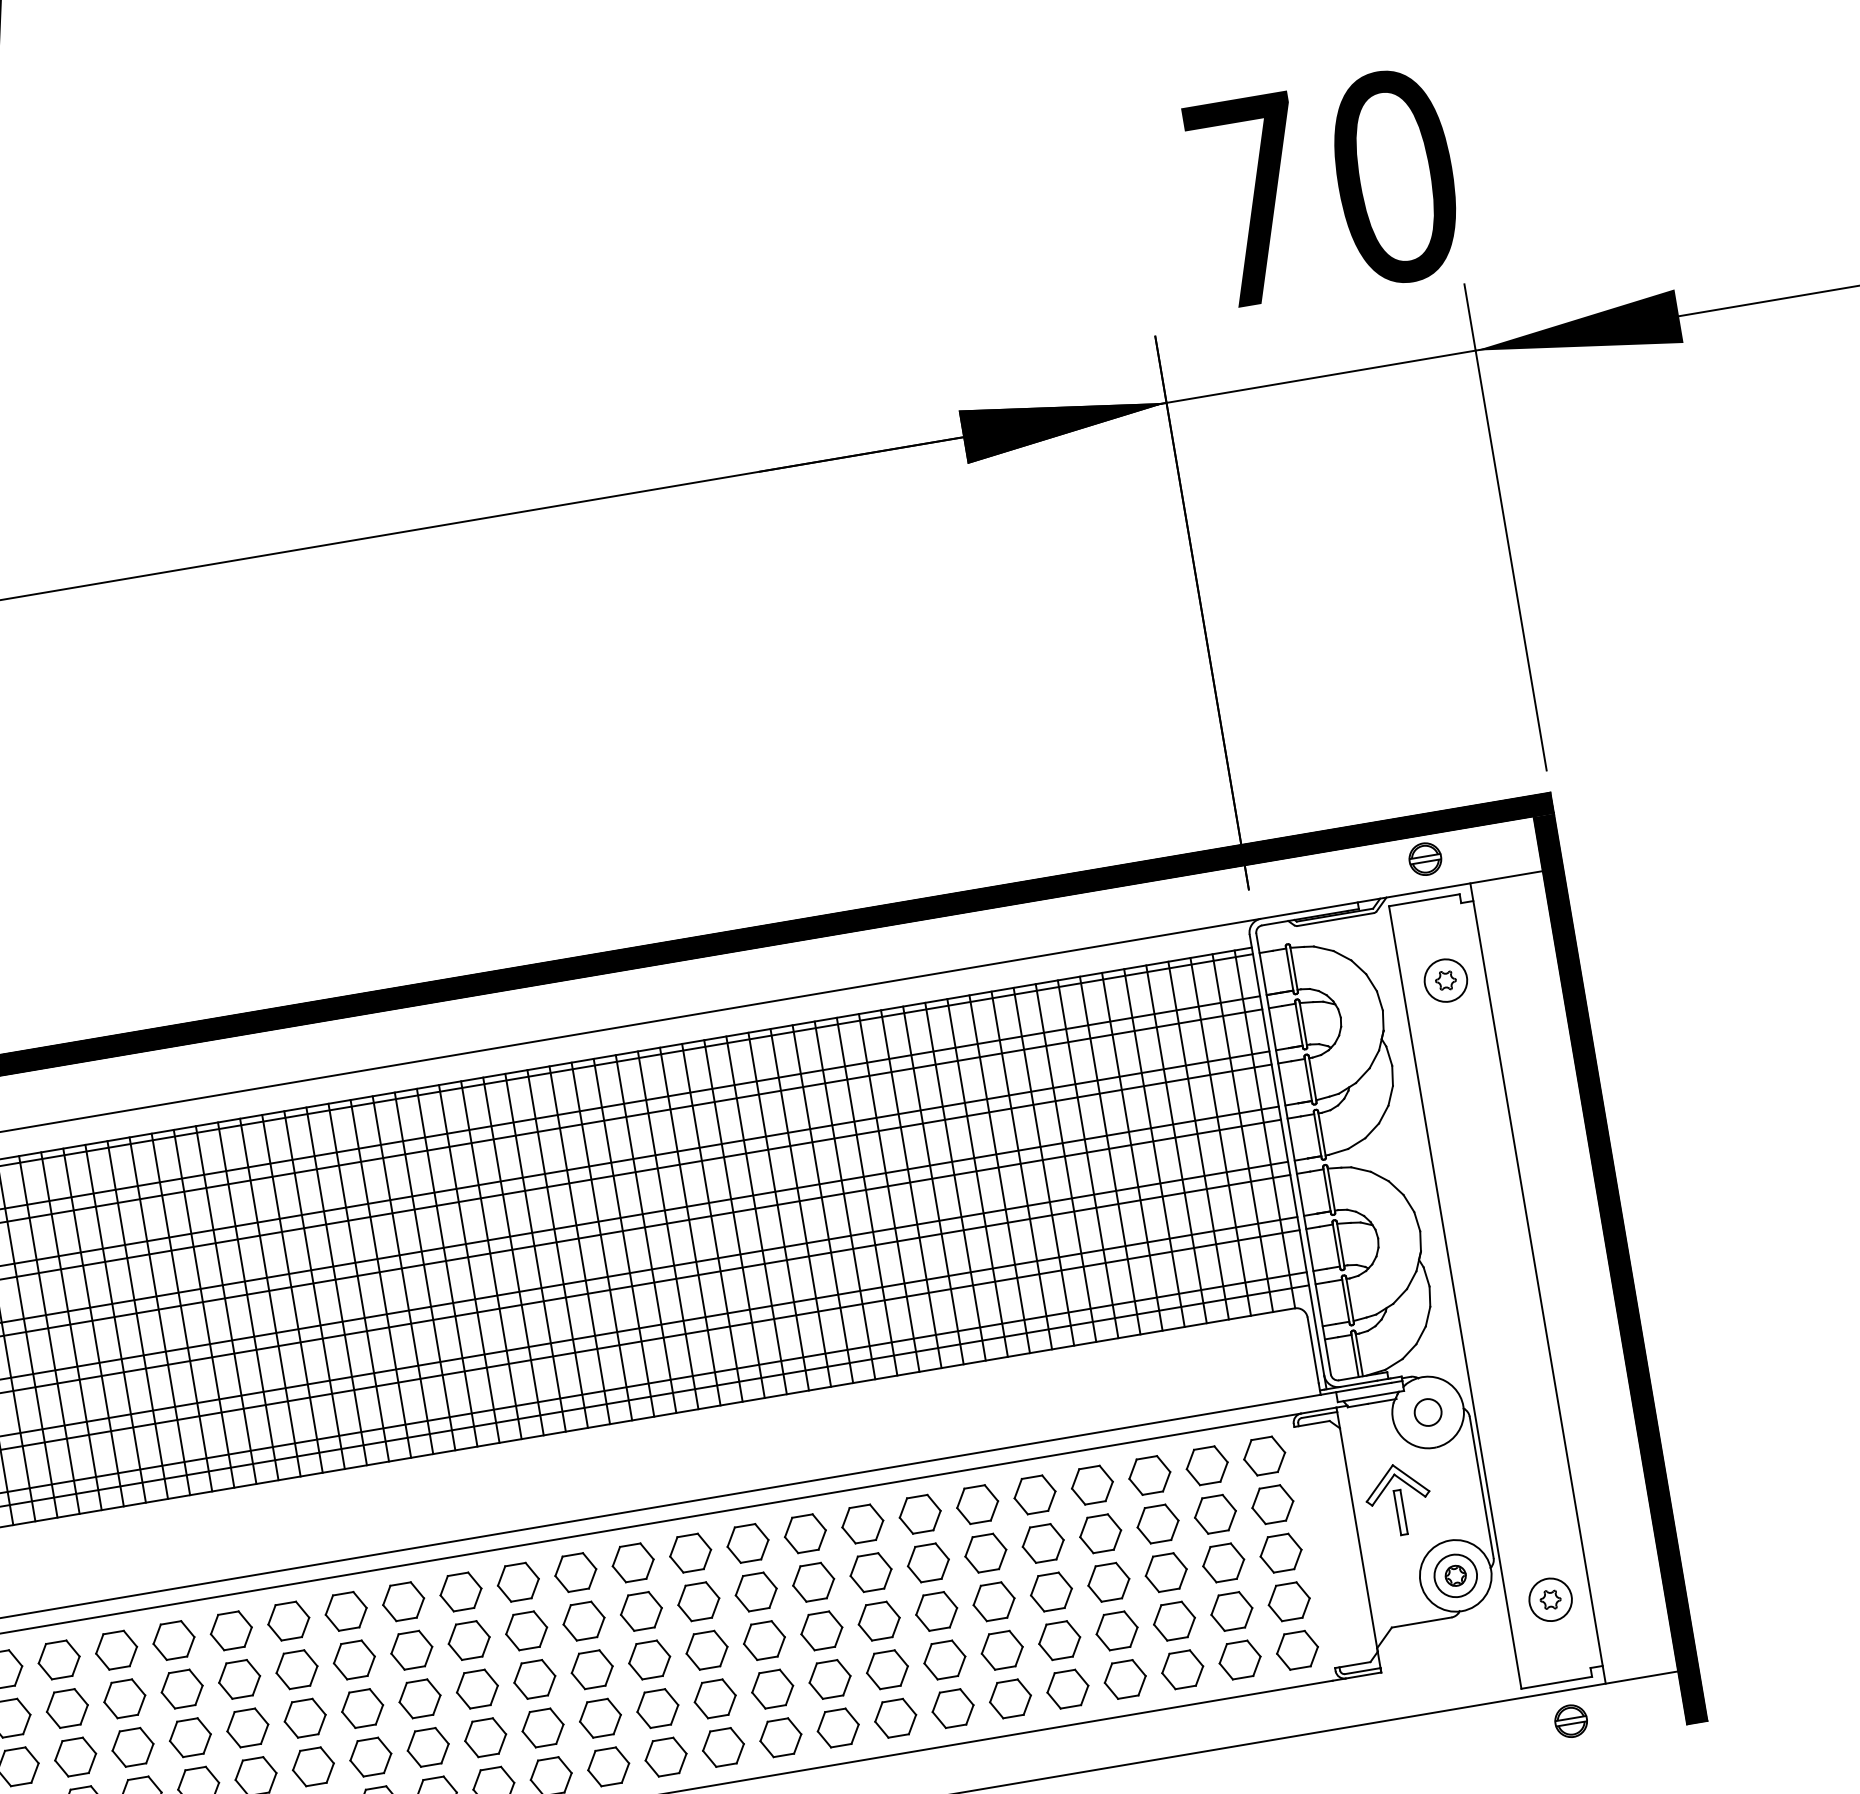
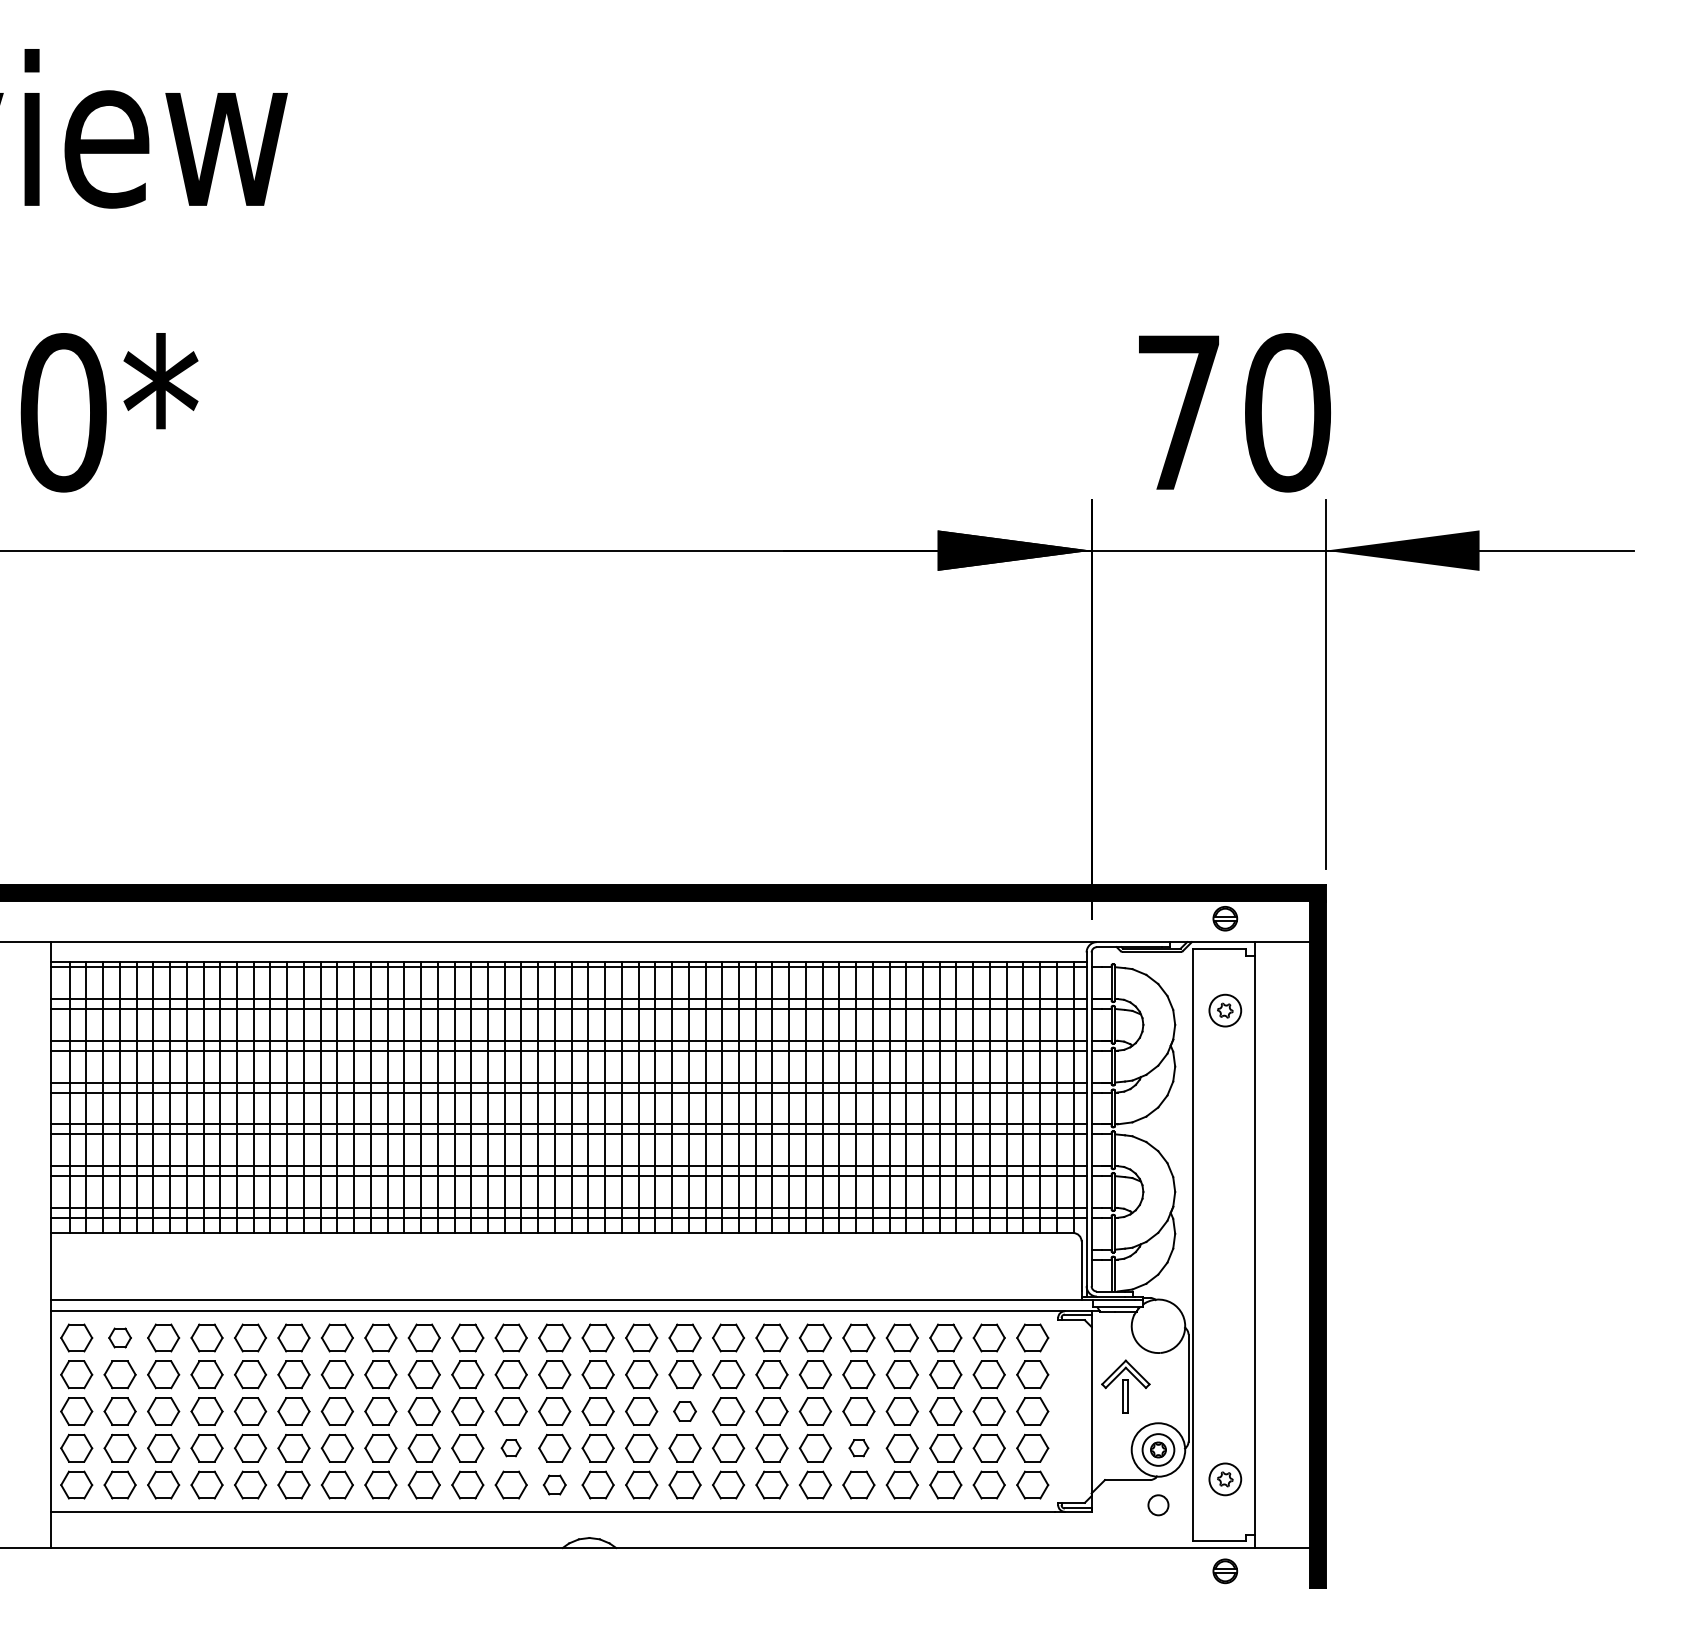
circle: (1428, 1412) -> (1158, 1505), moved
part: (821, 1630) -> (684, 1411), size x0.7
part: (1058, 1639) -> (858, 1447), size x0.6
part: (58, 1659) -> (119, 1337), size x0.7
part: (599, 1717) -> (510, 1447), size x0.6
part: (665, 1756) -> (554, 1484), size x0.7

